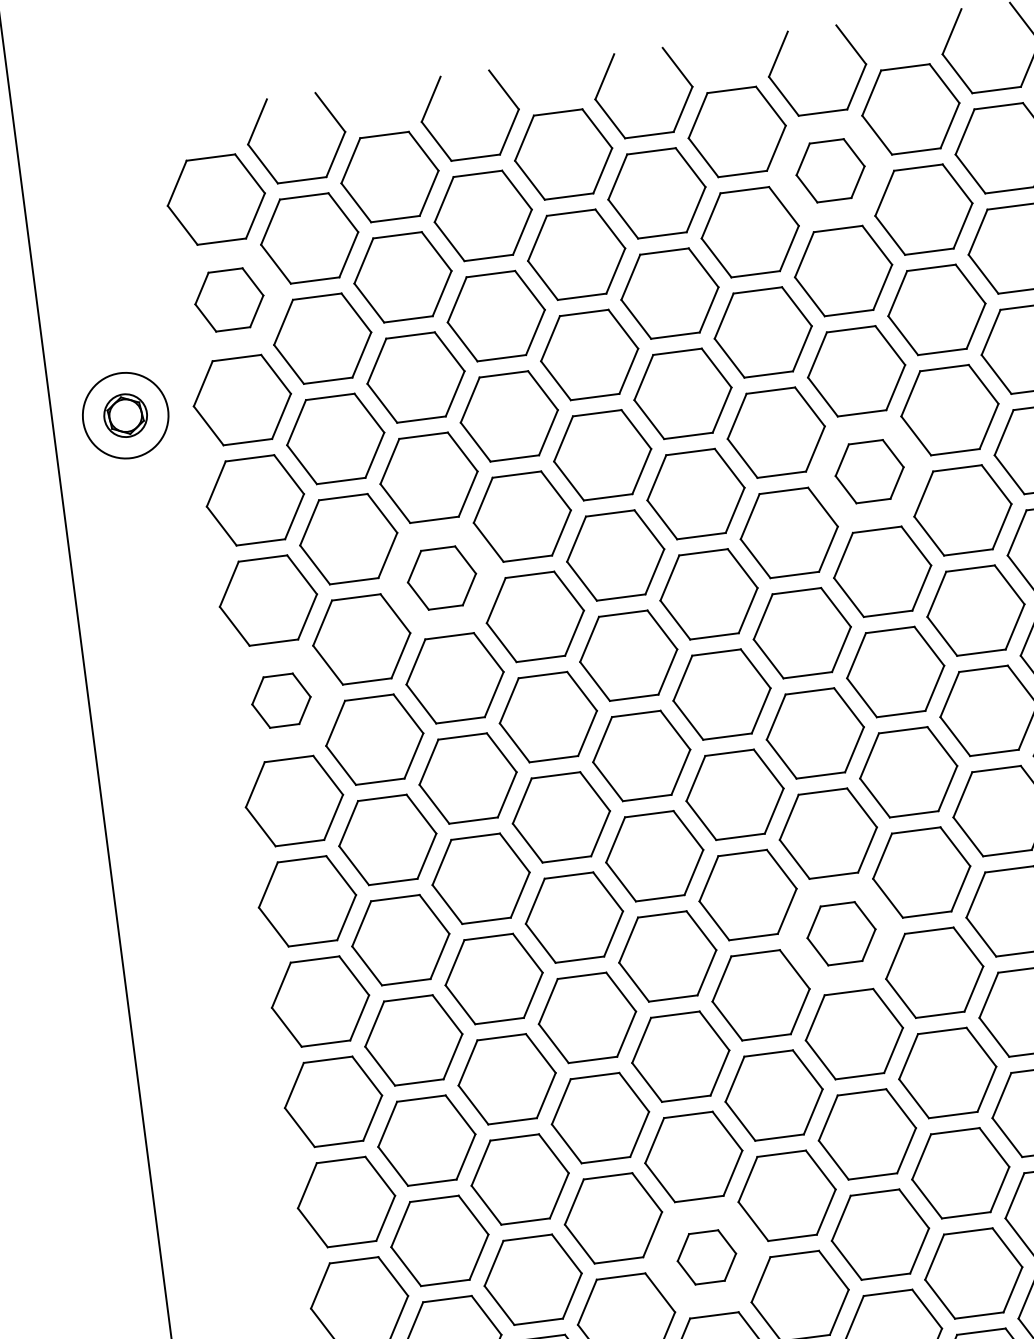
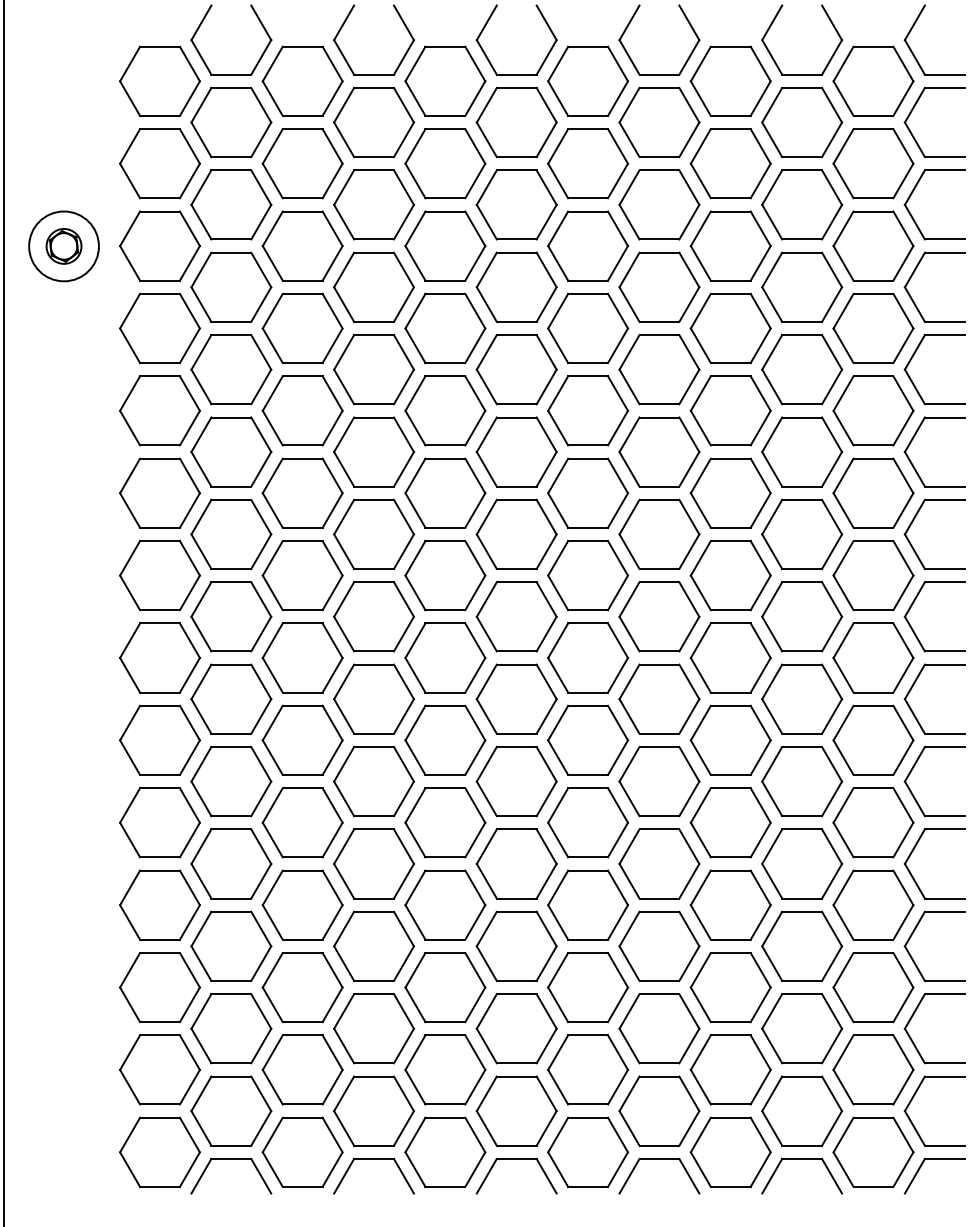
part: (830, 170) -> (659, 122), size x1.43
part: (228, 299) -> (159, 163), size x1.43
part: (869, 471) -> (659, 369), size x1.43
part: (441, 577) -> (302, 410), size x1.43
part: (280, 700) -> (159, 492), size x1.67
part: (841, 932) -> (588, 739), size x1.43
part: (706, 1257) -> (445, 987), size x1.67

